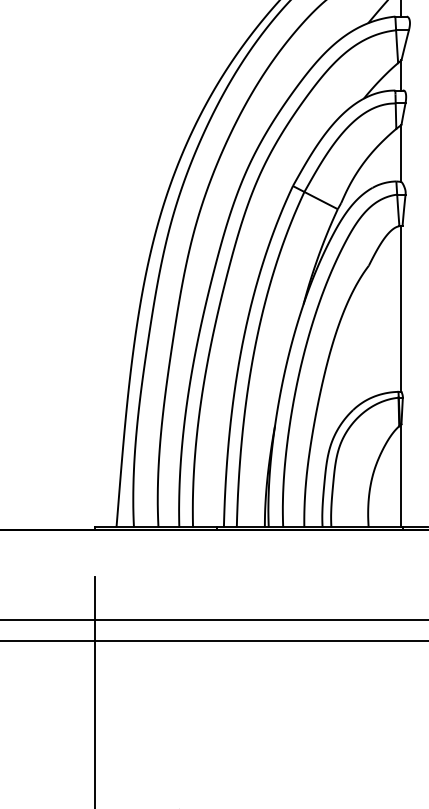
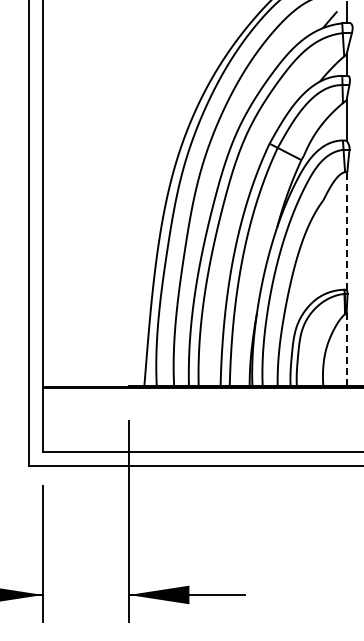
line: (401, 309) -> (346, 231), solid -> dashed
line: (401, 476) -> (346, 349), solid -> dashed

